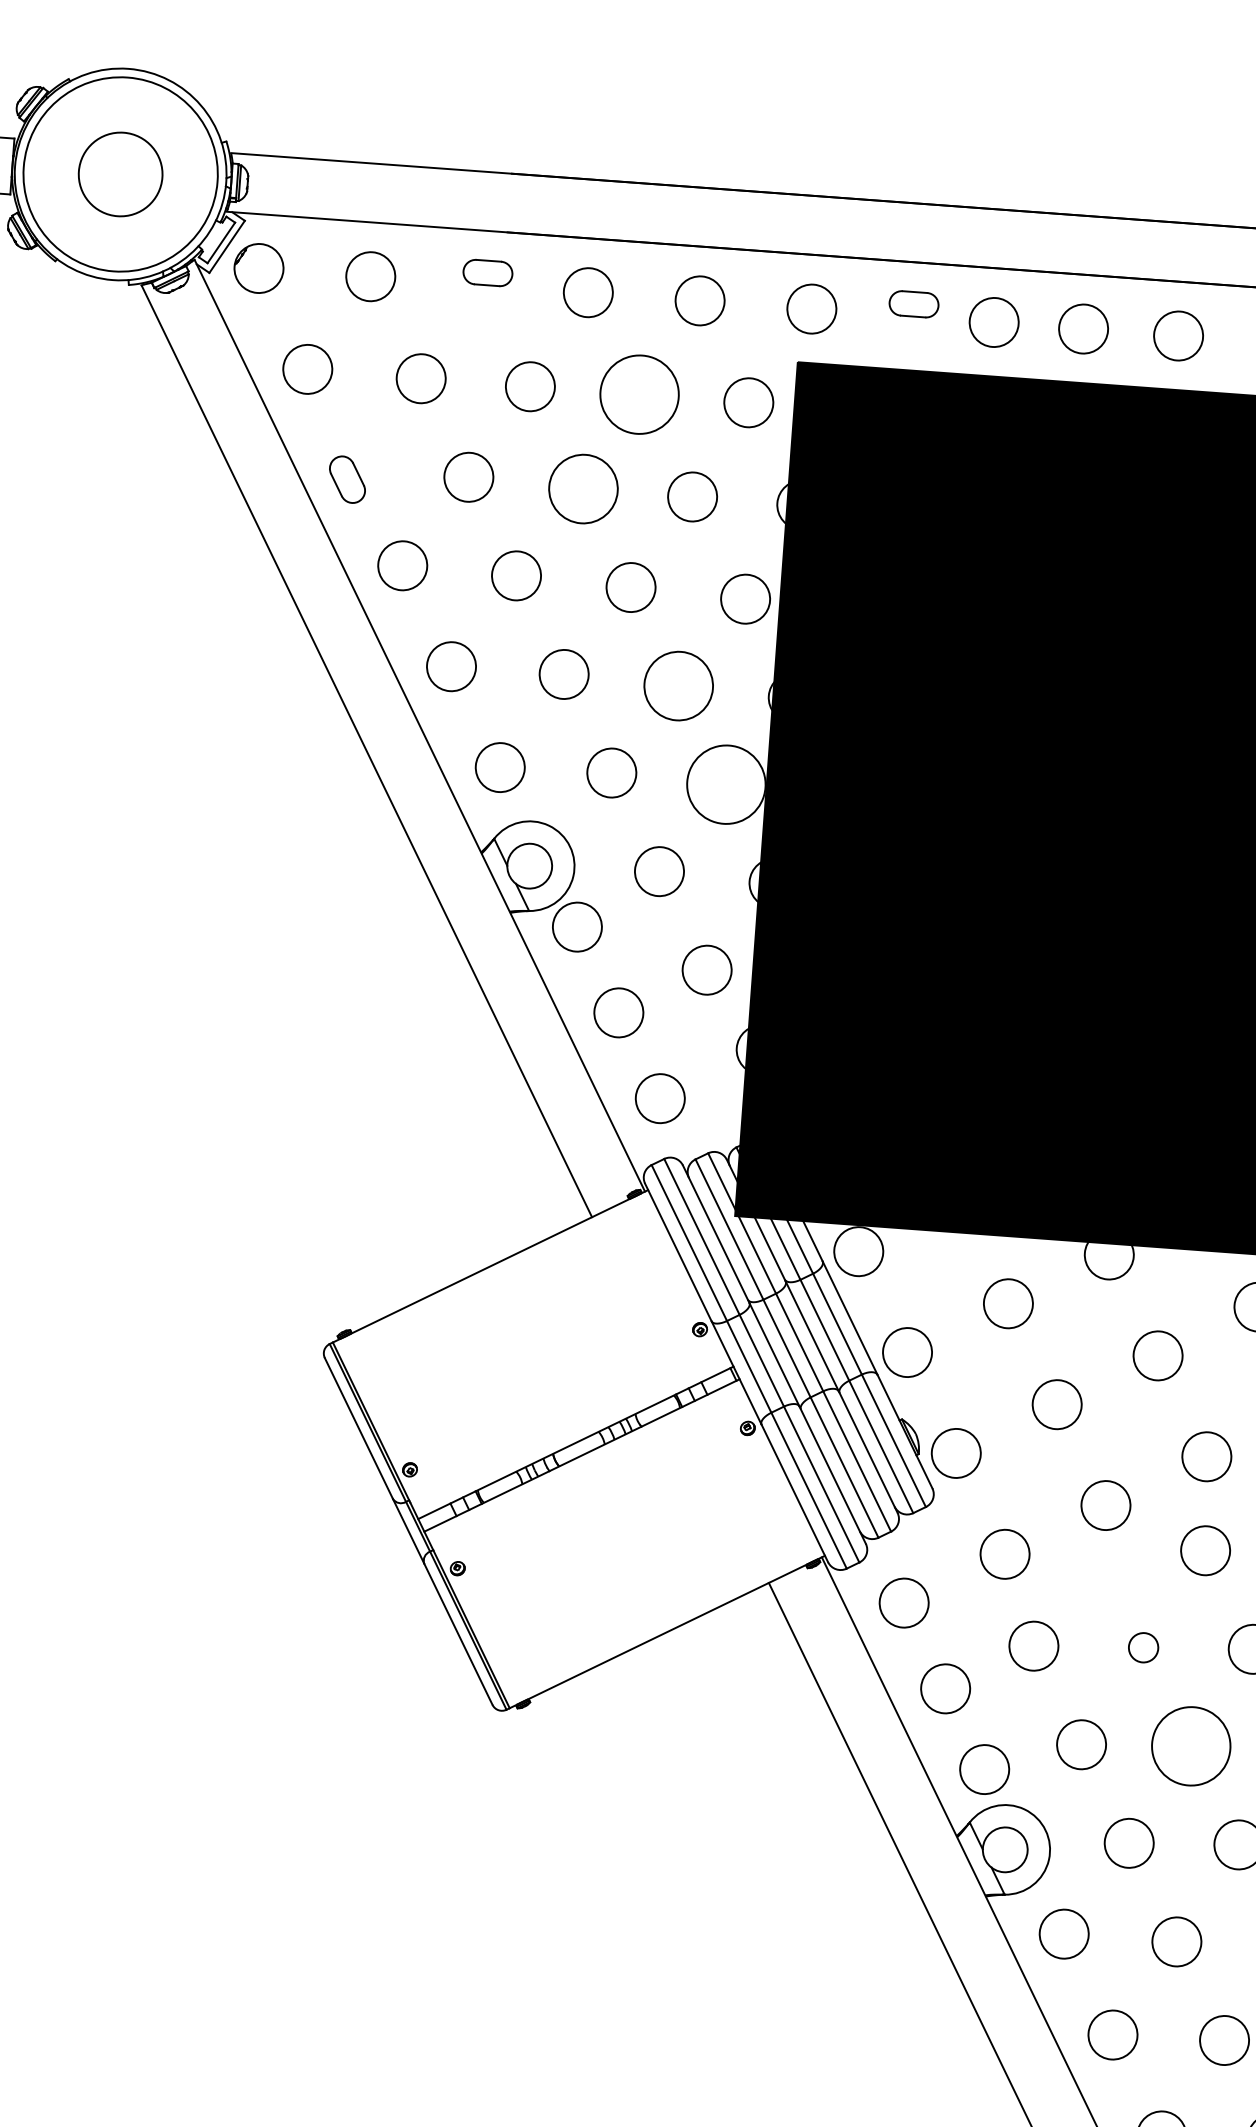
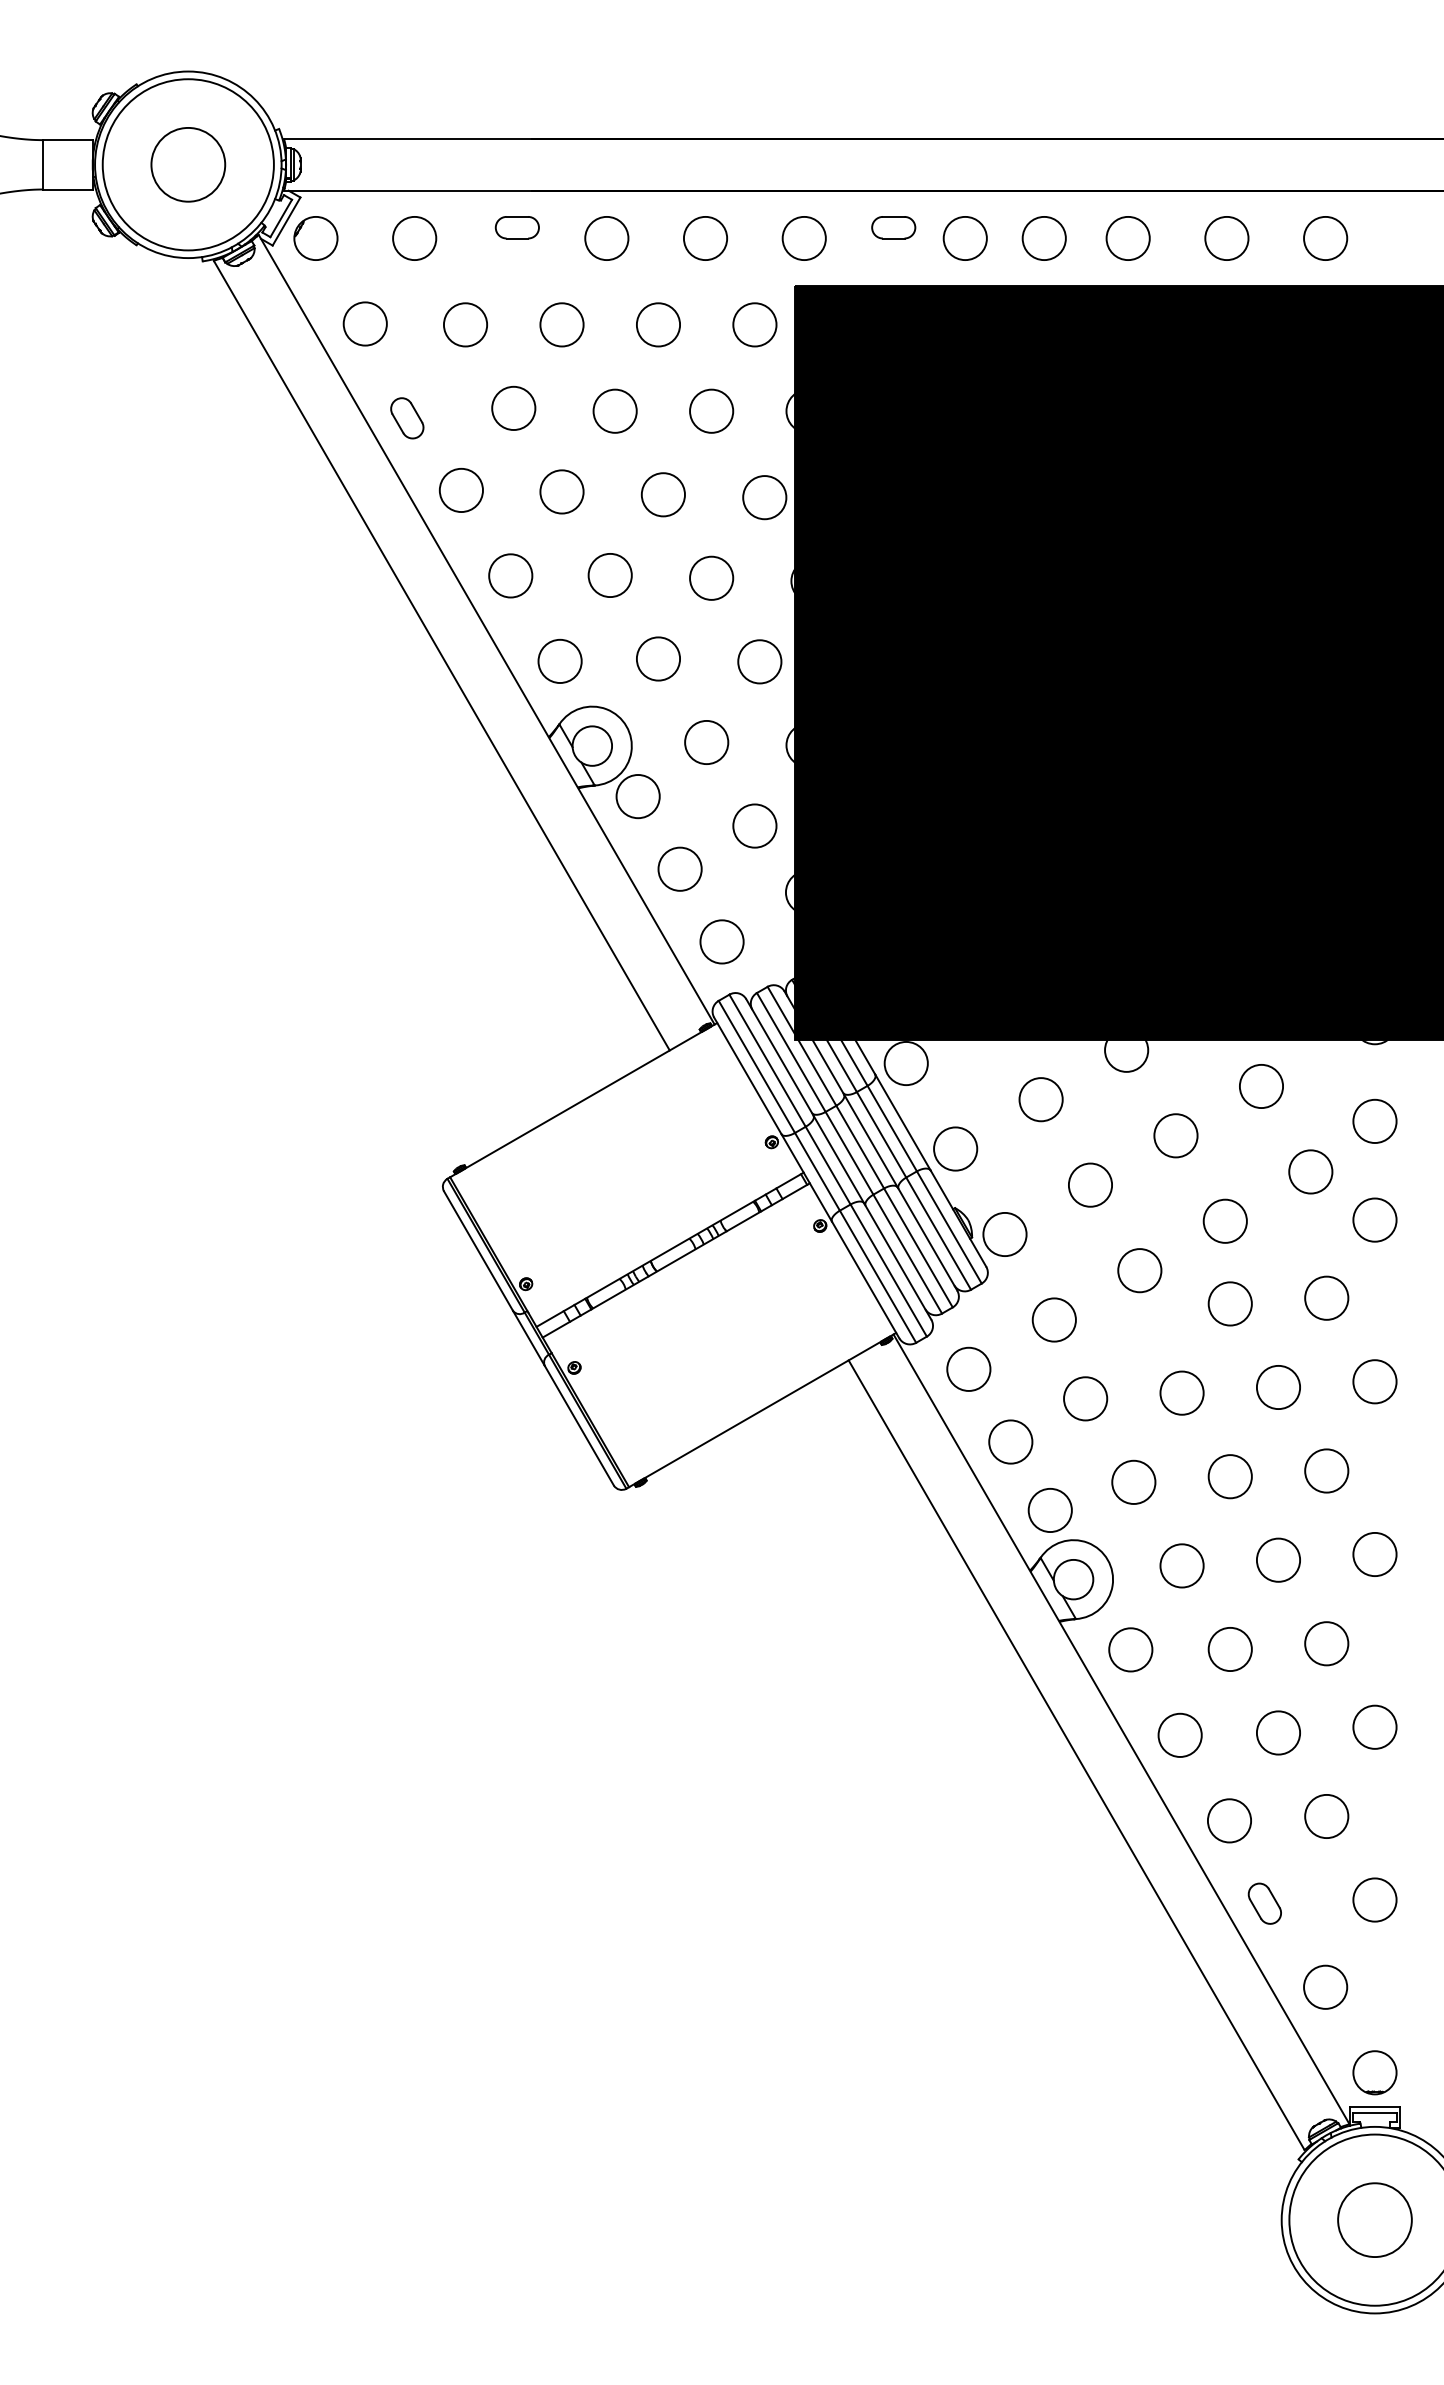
circle: (639, 394) -> (658, 324), size x0.62
circle: (582, 488) -> (614, 410), size x0.71
circle: (678, 685) -> (711, 577), size x0.71
circle: (726, 784) -> (759, 661), size x0.62
circle: (1143, 1646) -> (1181, 1392), size x1.67
circle: (1190, 1746) -> (1229, 1476), size x0.62

